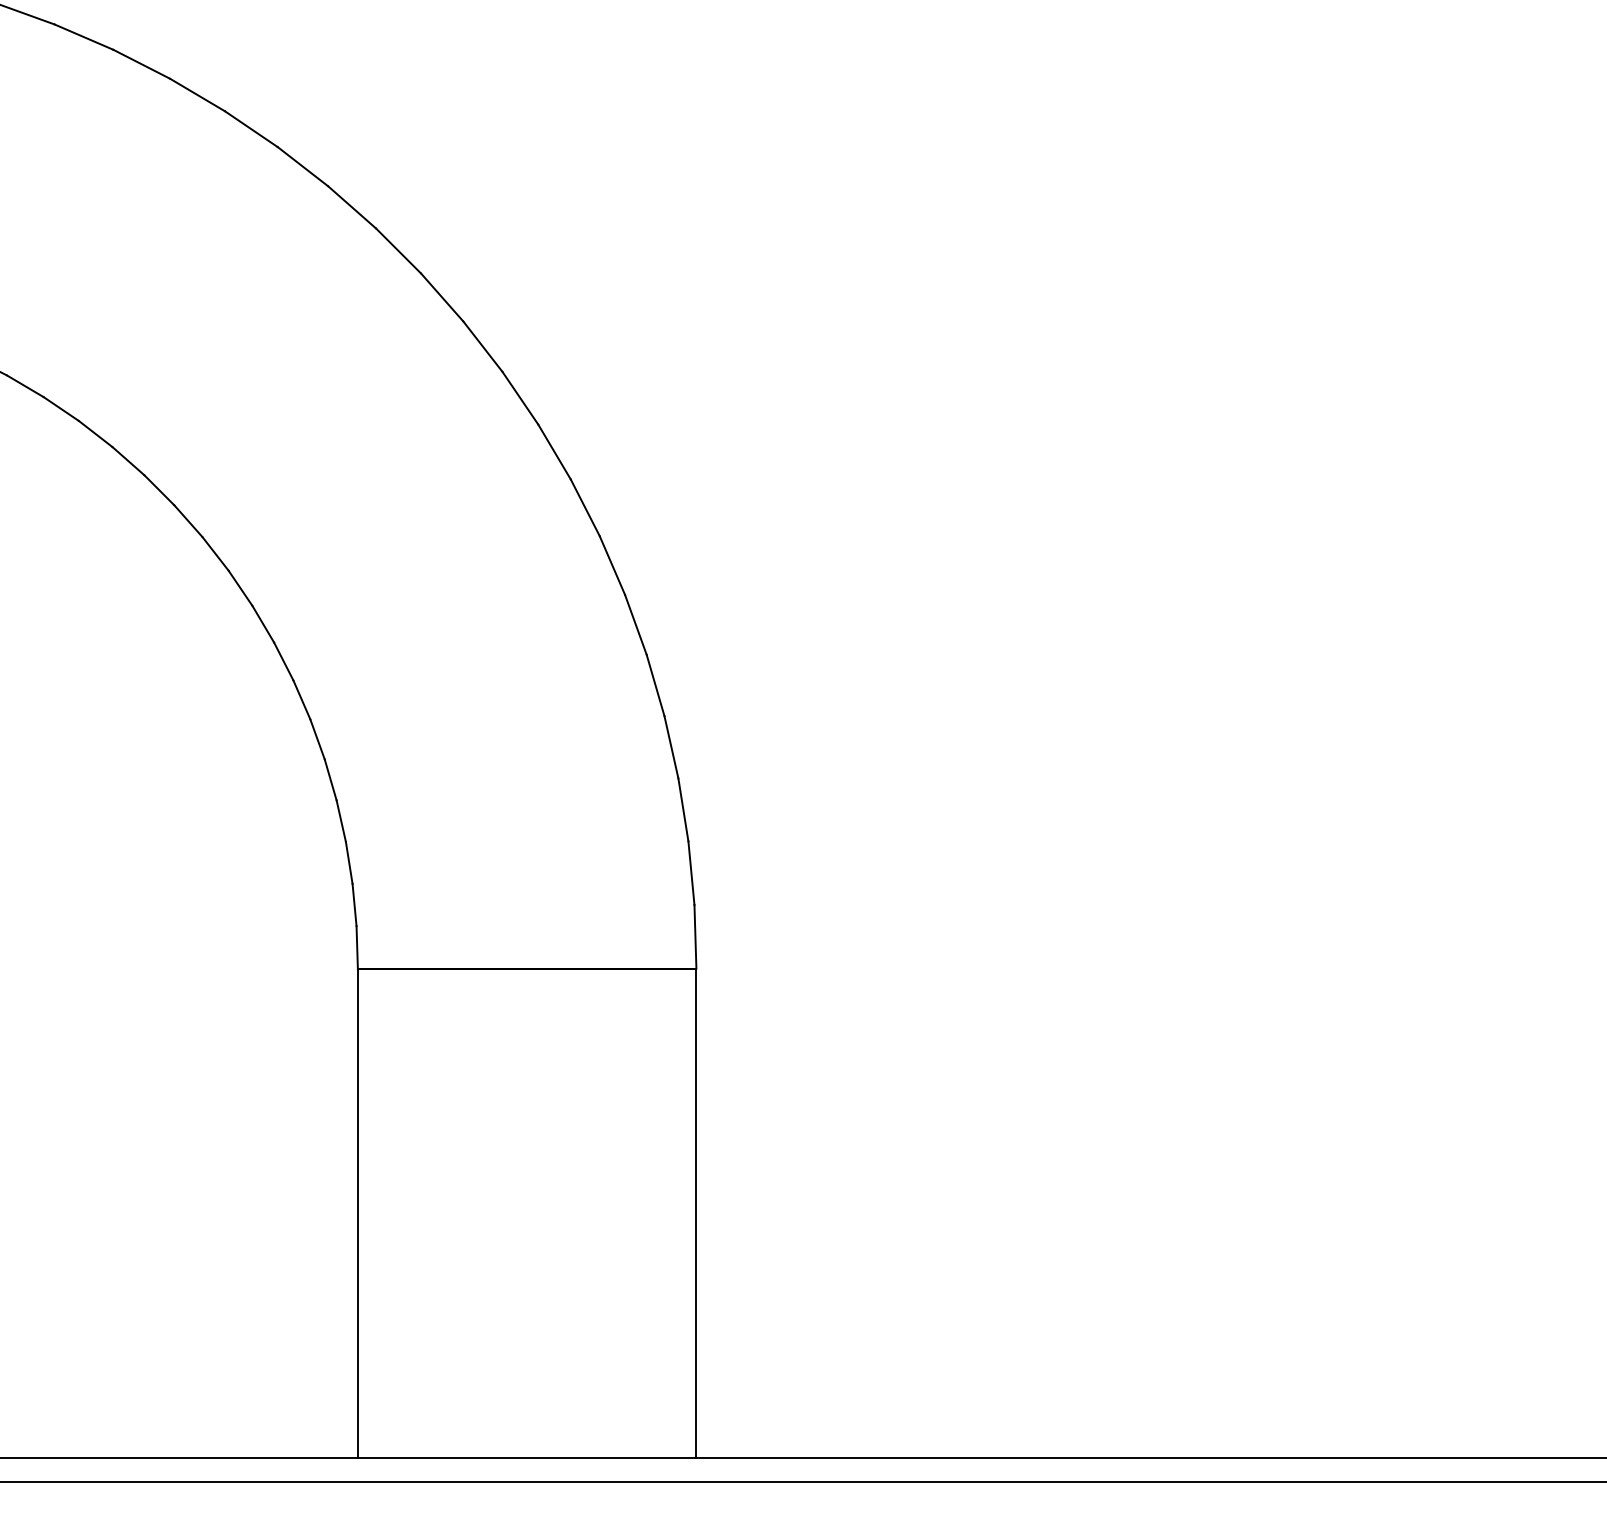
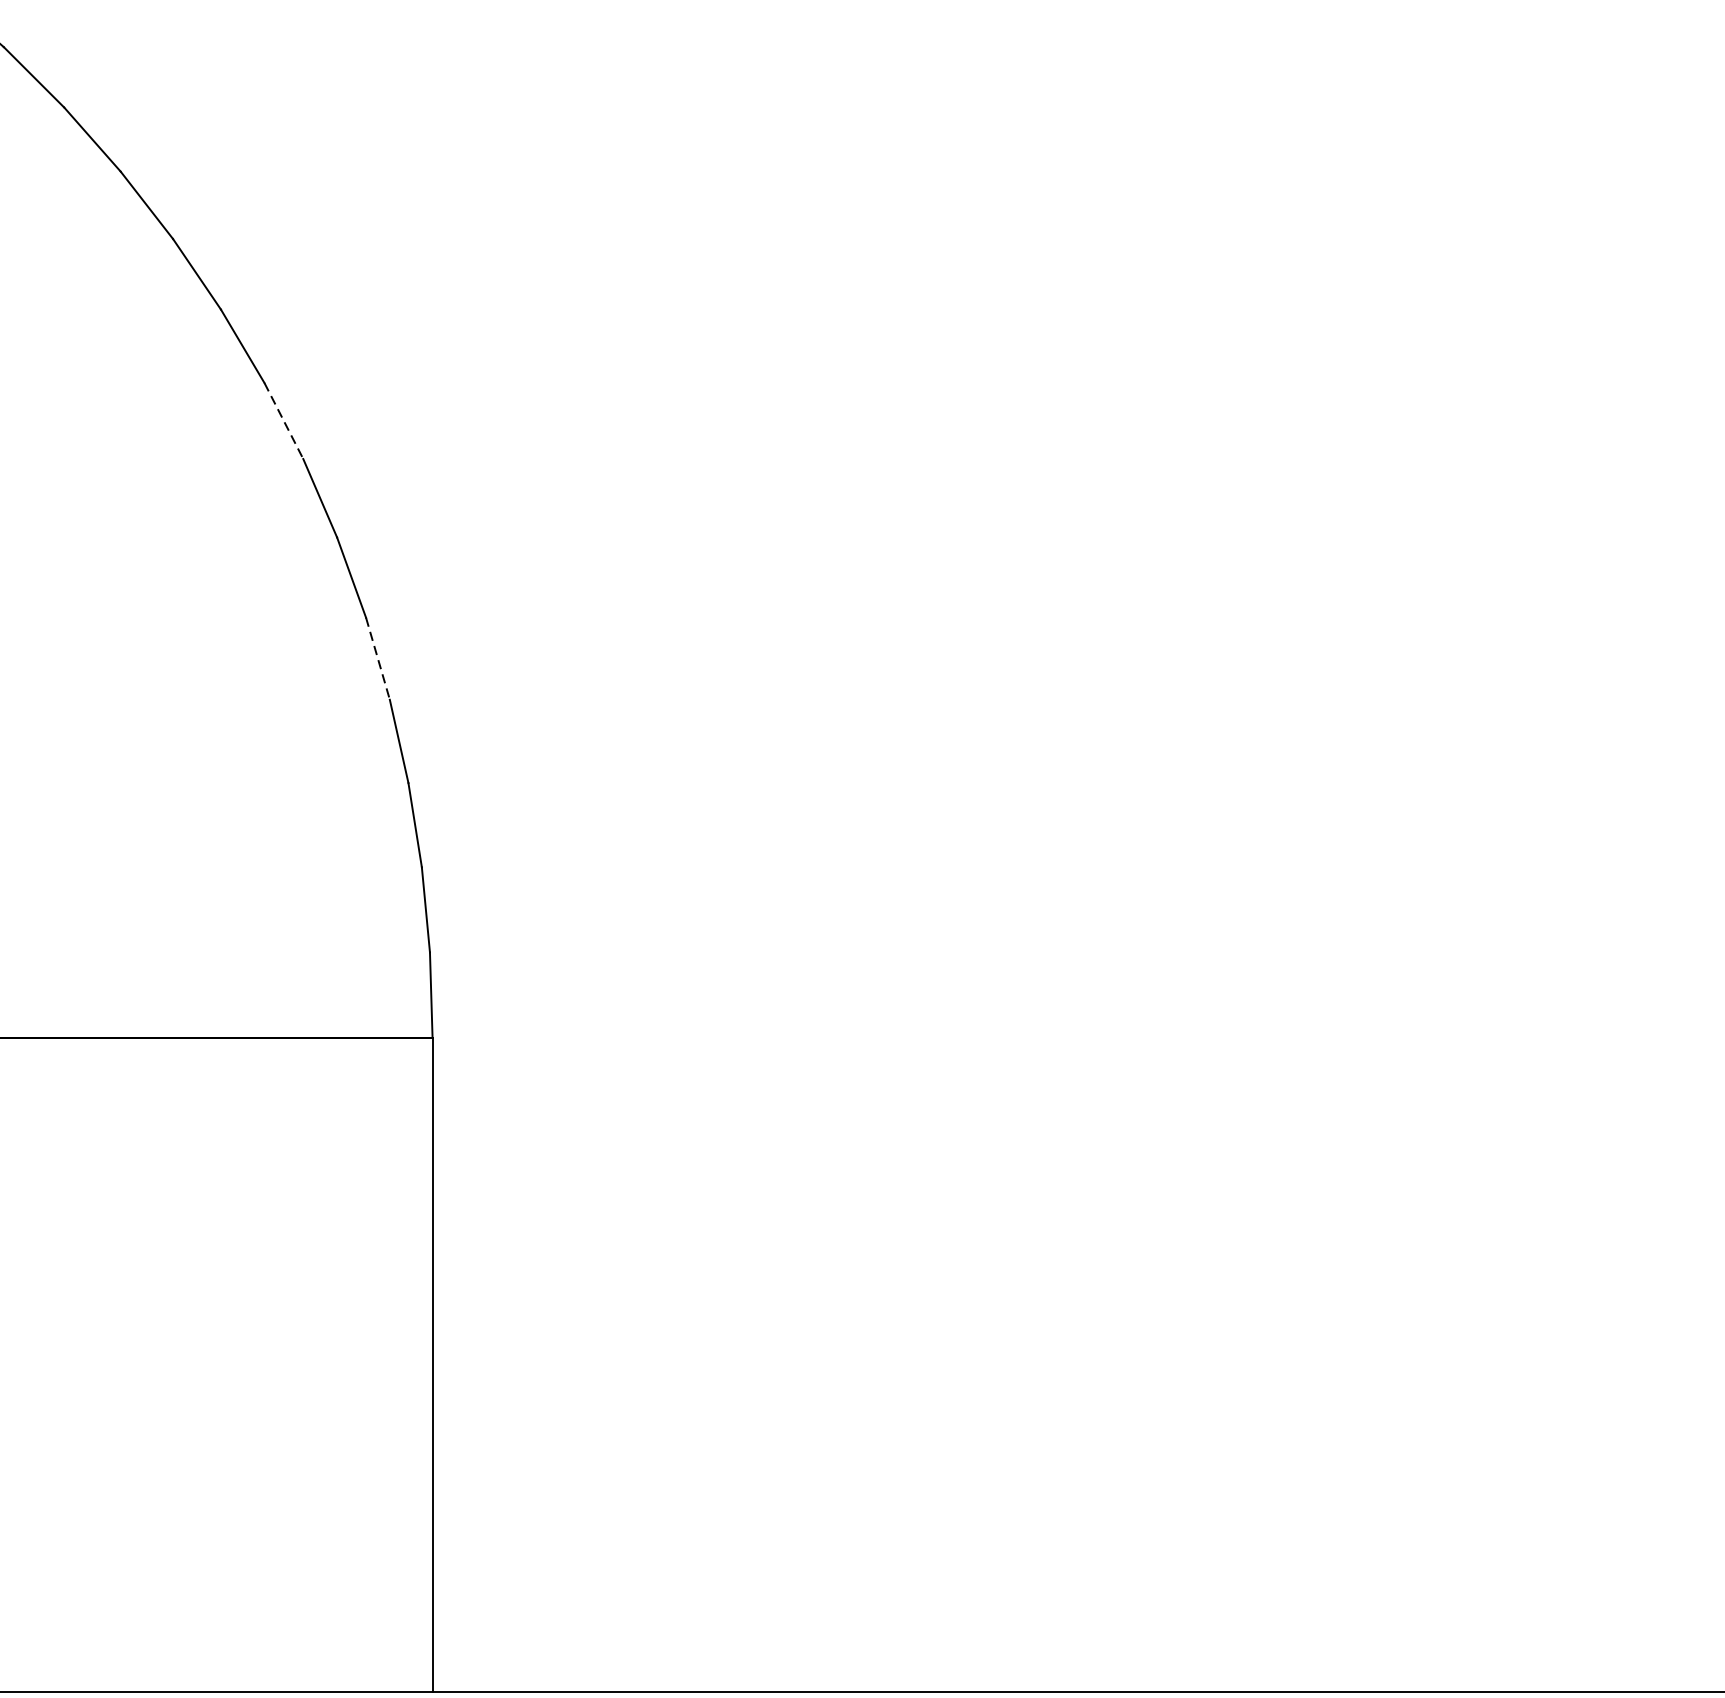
line: (585, 507) -> (284, 420), solid -> dashed
line: (655, 685) -> (377, 658), solid -> dashed

